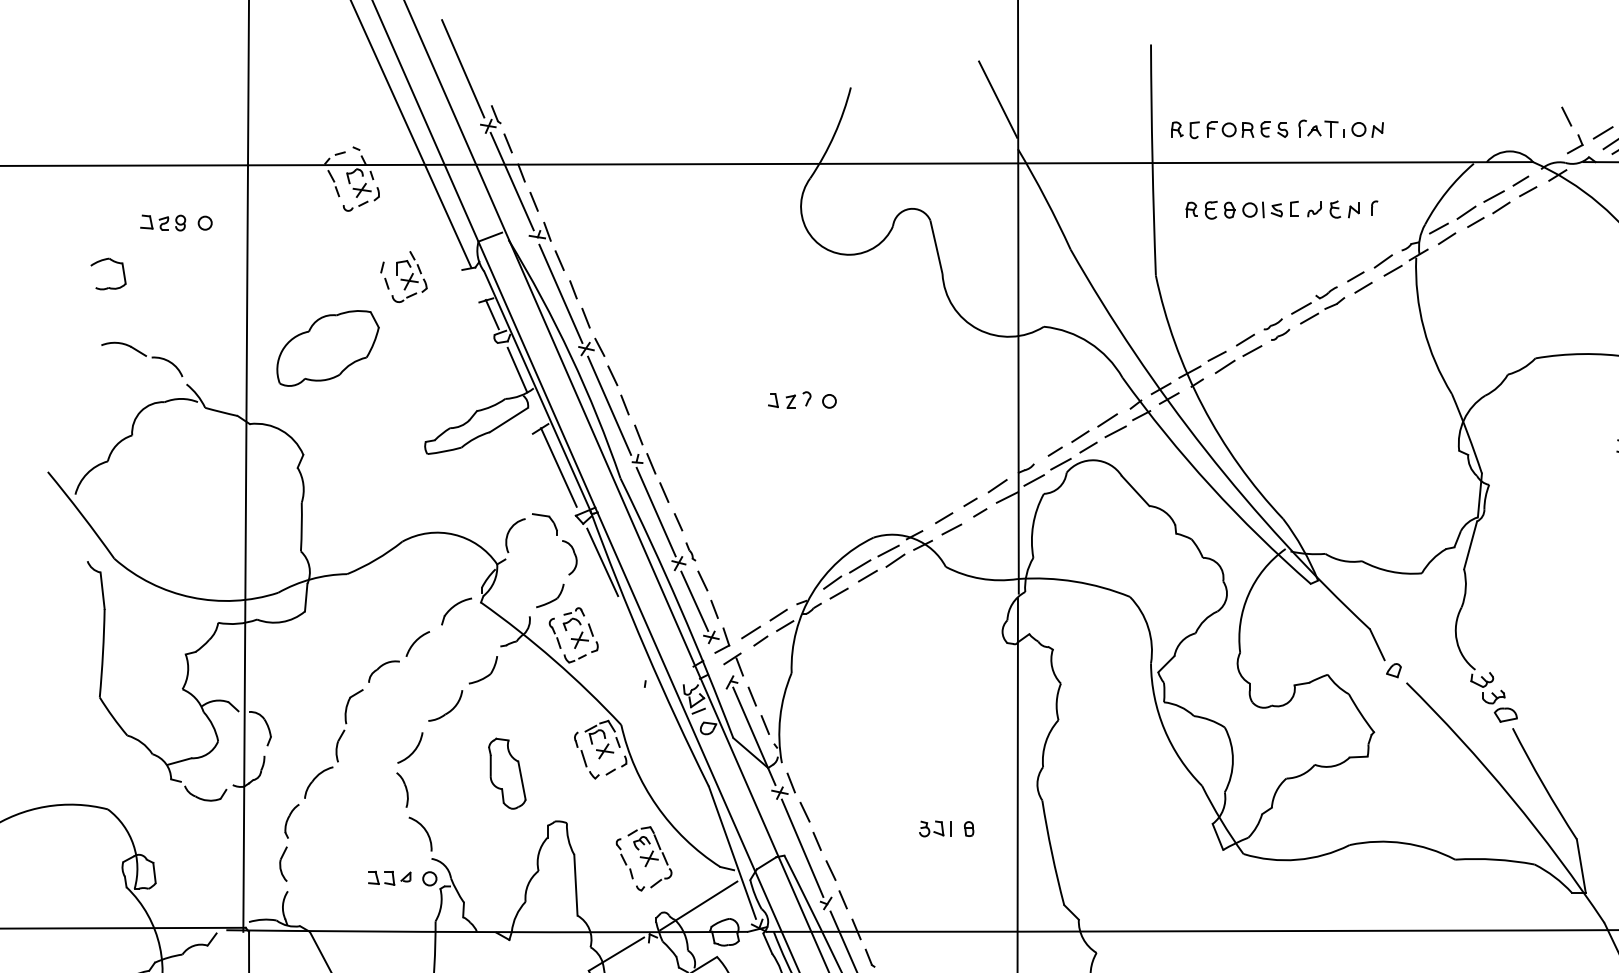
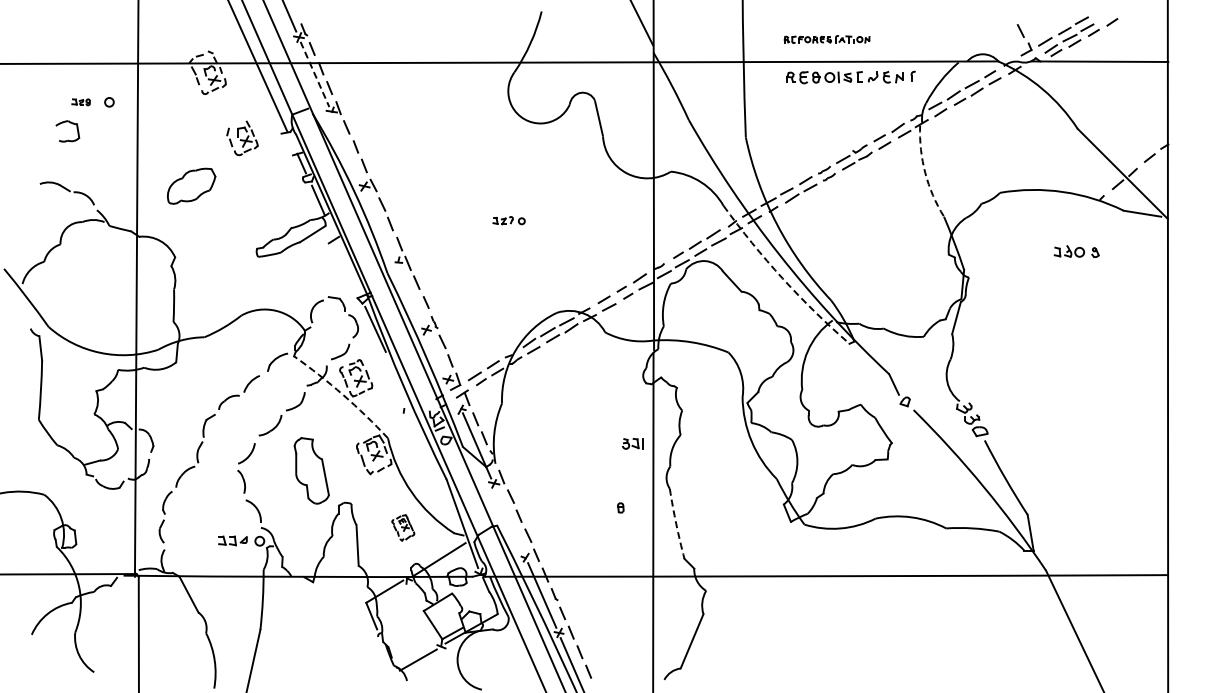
part: (1276, 129) -> (826, 39), size x0.6
line: (511, 181) -> (314, 74), solid -> dashed
part: (1280, 209) -> (850, 77), moved
part: (161, 223) -> (80, 102), size x0.6
part: (109, 286) -> (68, 139), moved
line: (560, 293) -> (347, 149), removed
arc: (1424, 327) -> (925, 172), solid -> dashed
part: (327, 348) -> (191, 186), size x0.7
part: (801, 399) -> (508, 220), size x0.7
line: (608, 405) -> (379, 224), removed
line: (559, 466) -> (346, 265), removed
arc: (1210, 486) -> (782, 278), solid -> dashed
line: (656, 511) -> (411, 295), removed
line: (695, 601) -> (437, 355), removed
arc: (554, 659) -> (343, 394), solid -> dashed
part: (507, 773) -> (311, 470), size x1.4
part: (934, 828) -> (632, 443), moved
line: (802, 847) -> (509, 520), removed
arc: (1052, 852) -> (676, 523), solid -> dashed
part: (644, 858) -> (403, 527), size x0.6

